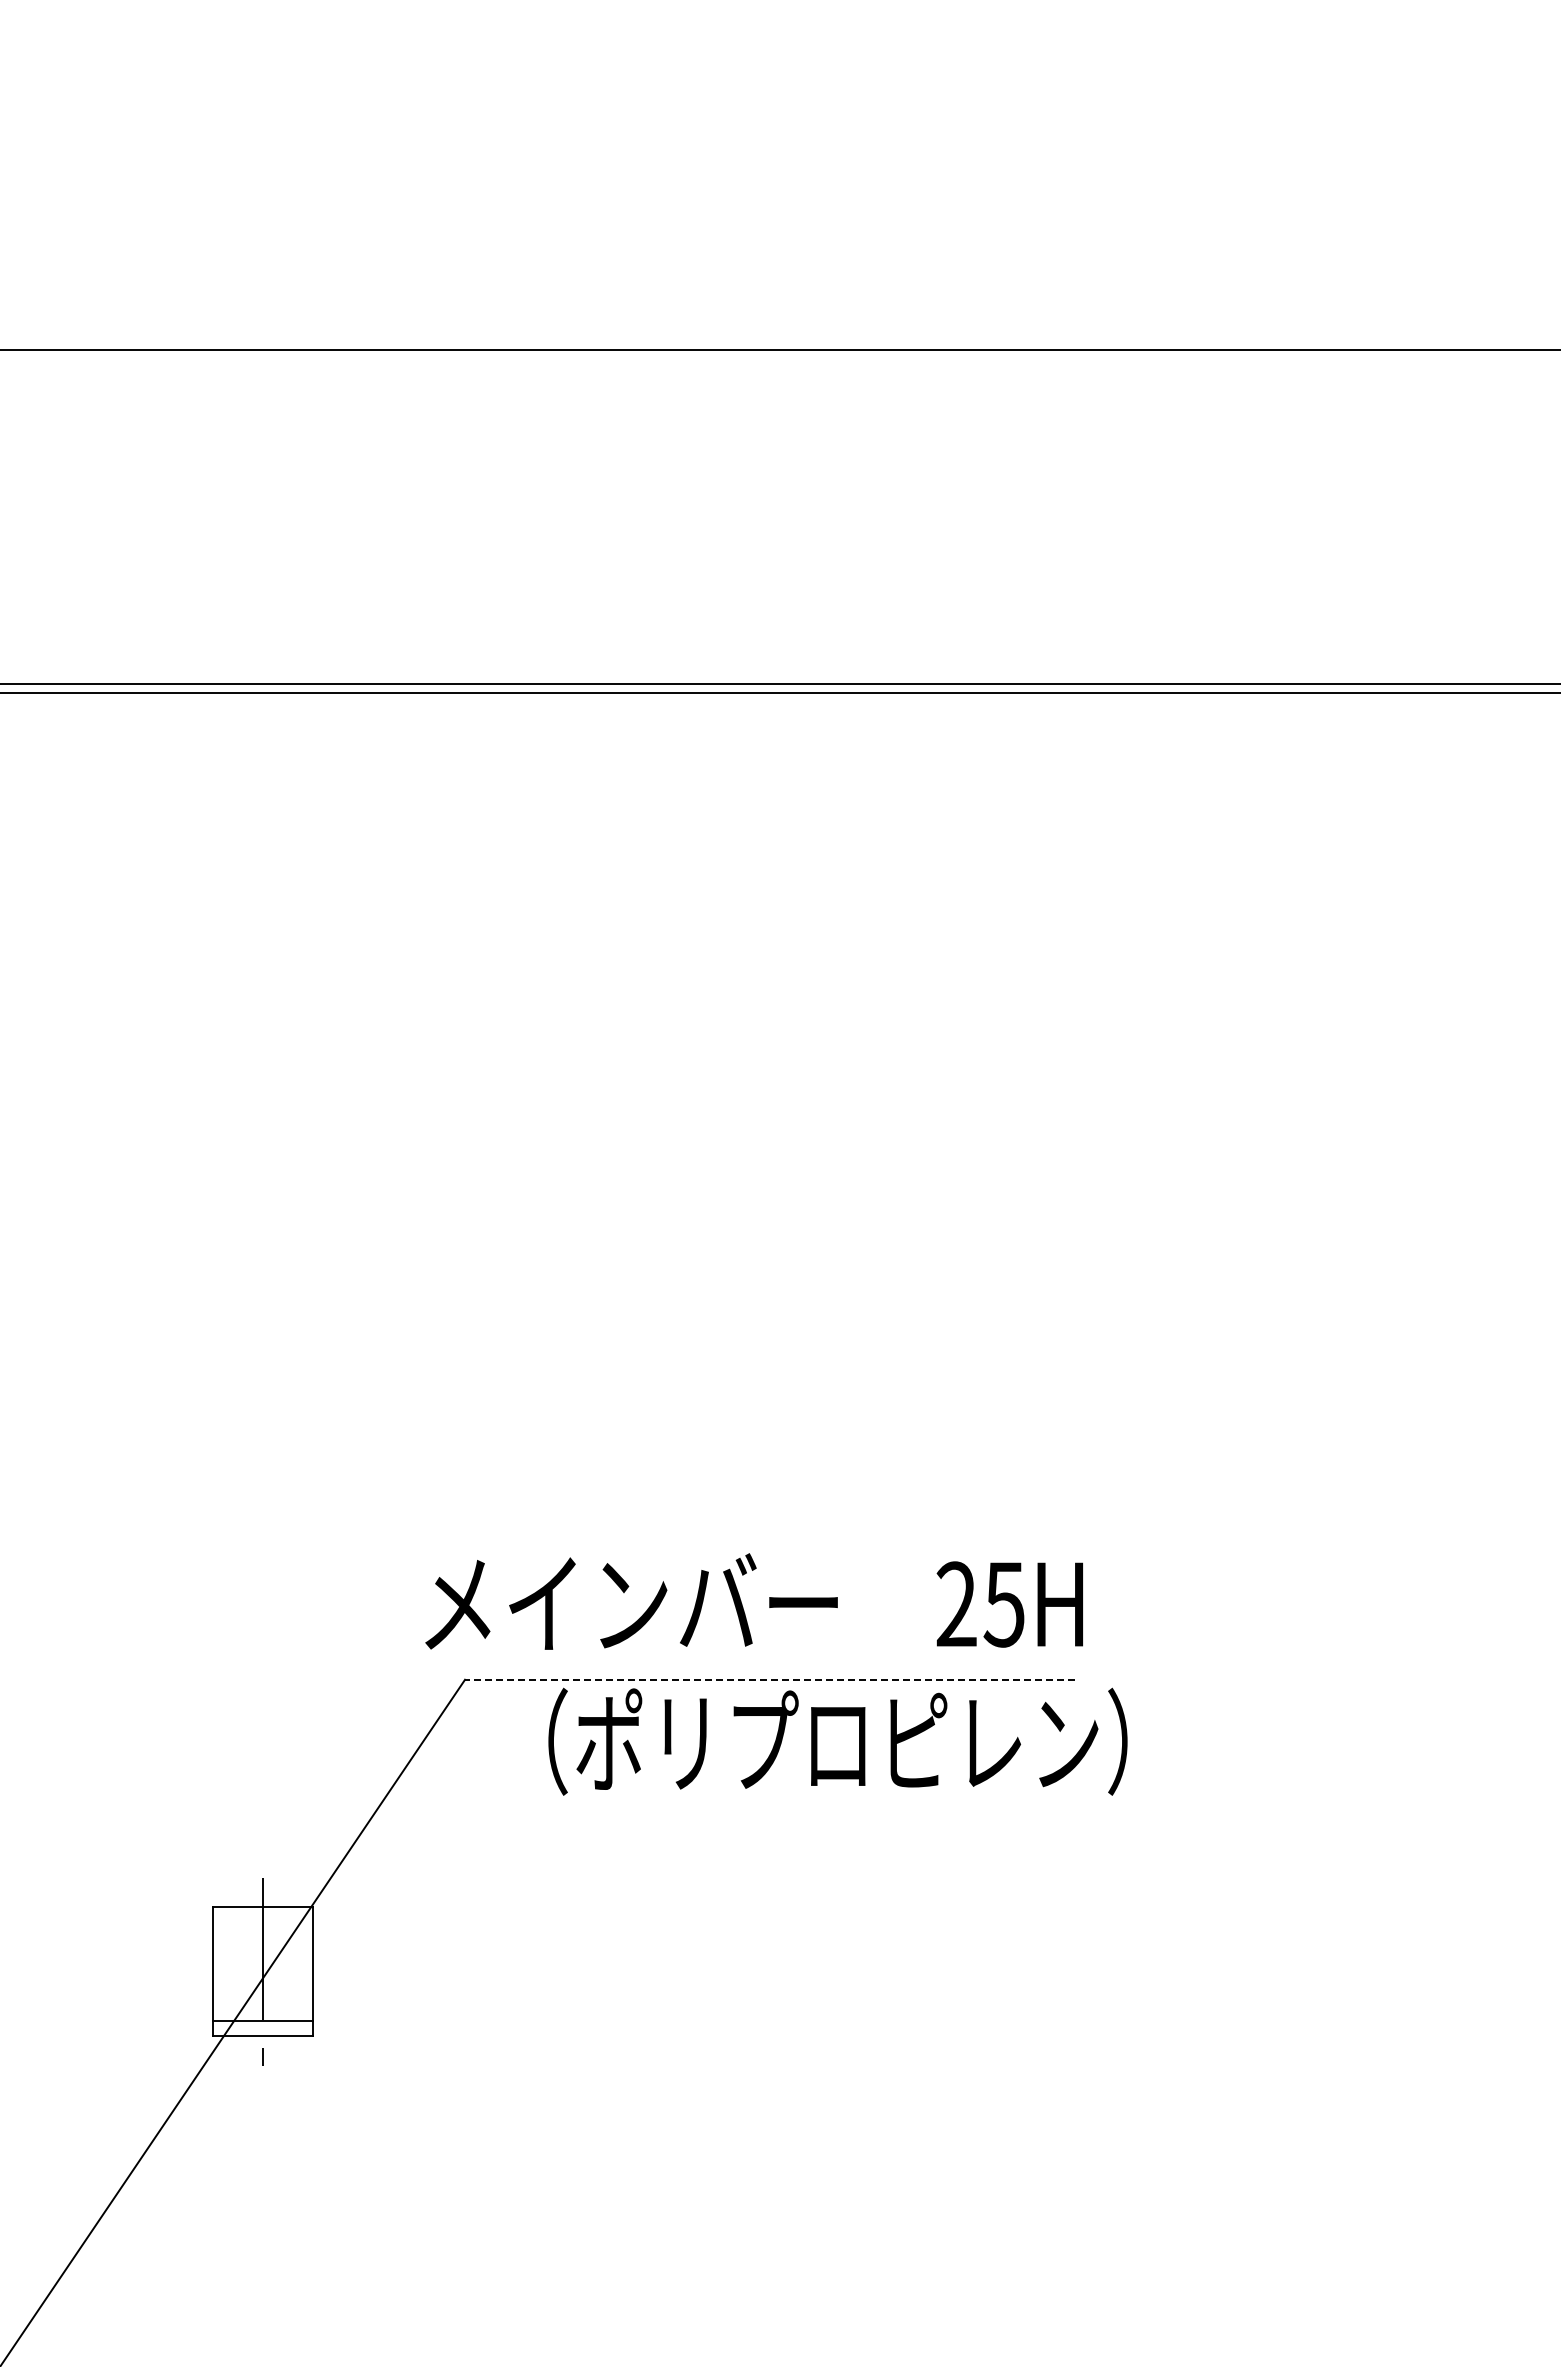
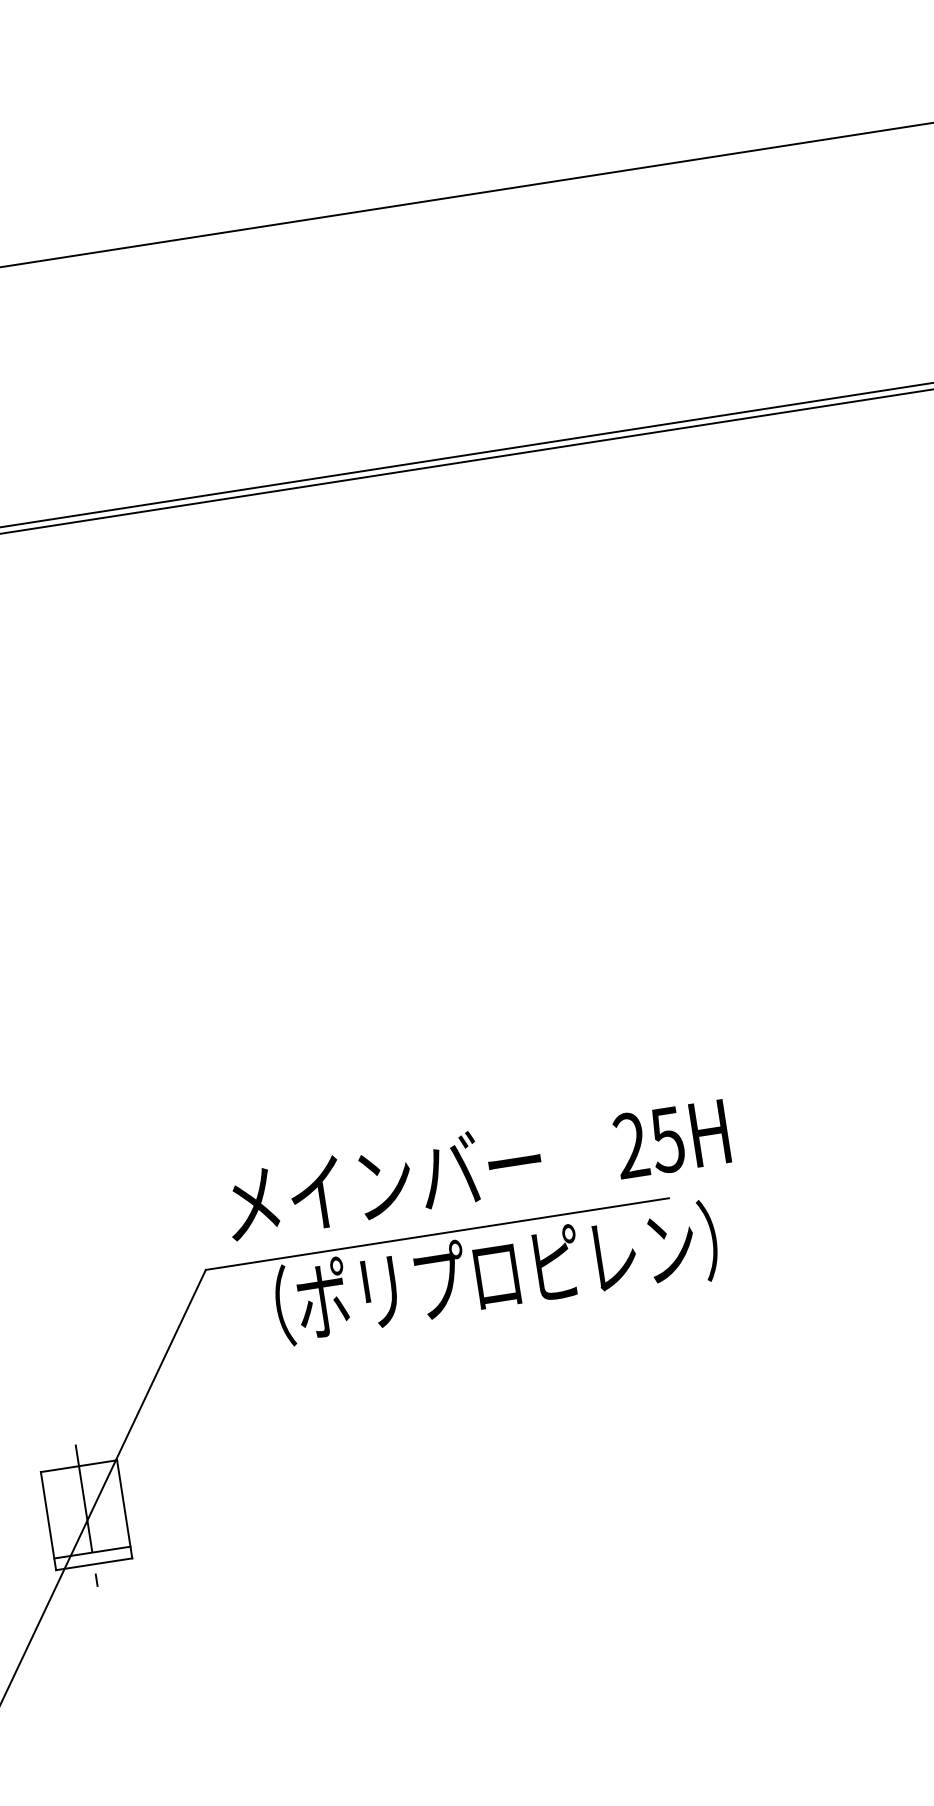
text: (753, 1601) -> (476, 1167), moved
line: (769, 1679) -> (437, 1233), dashed -> solid

